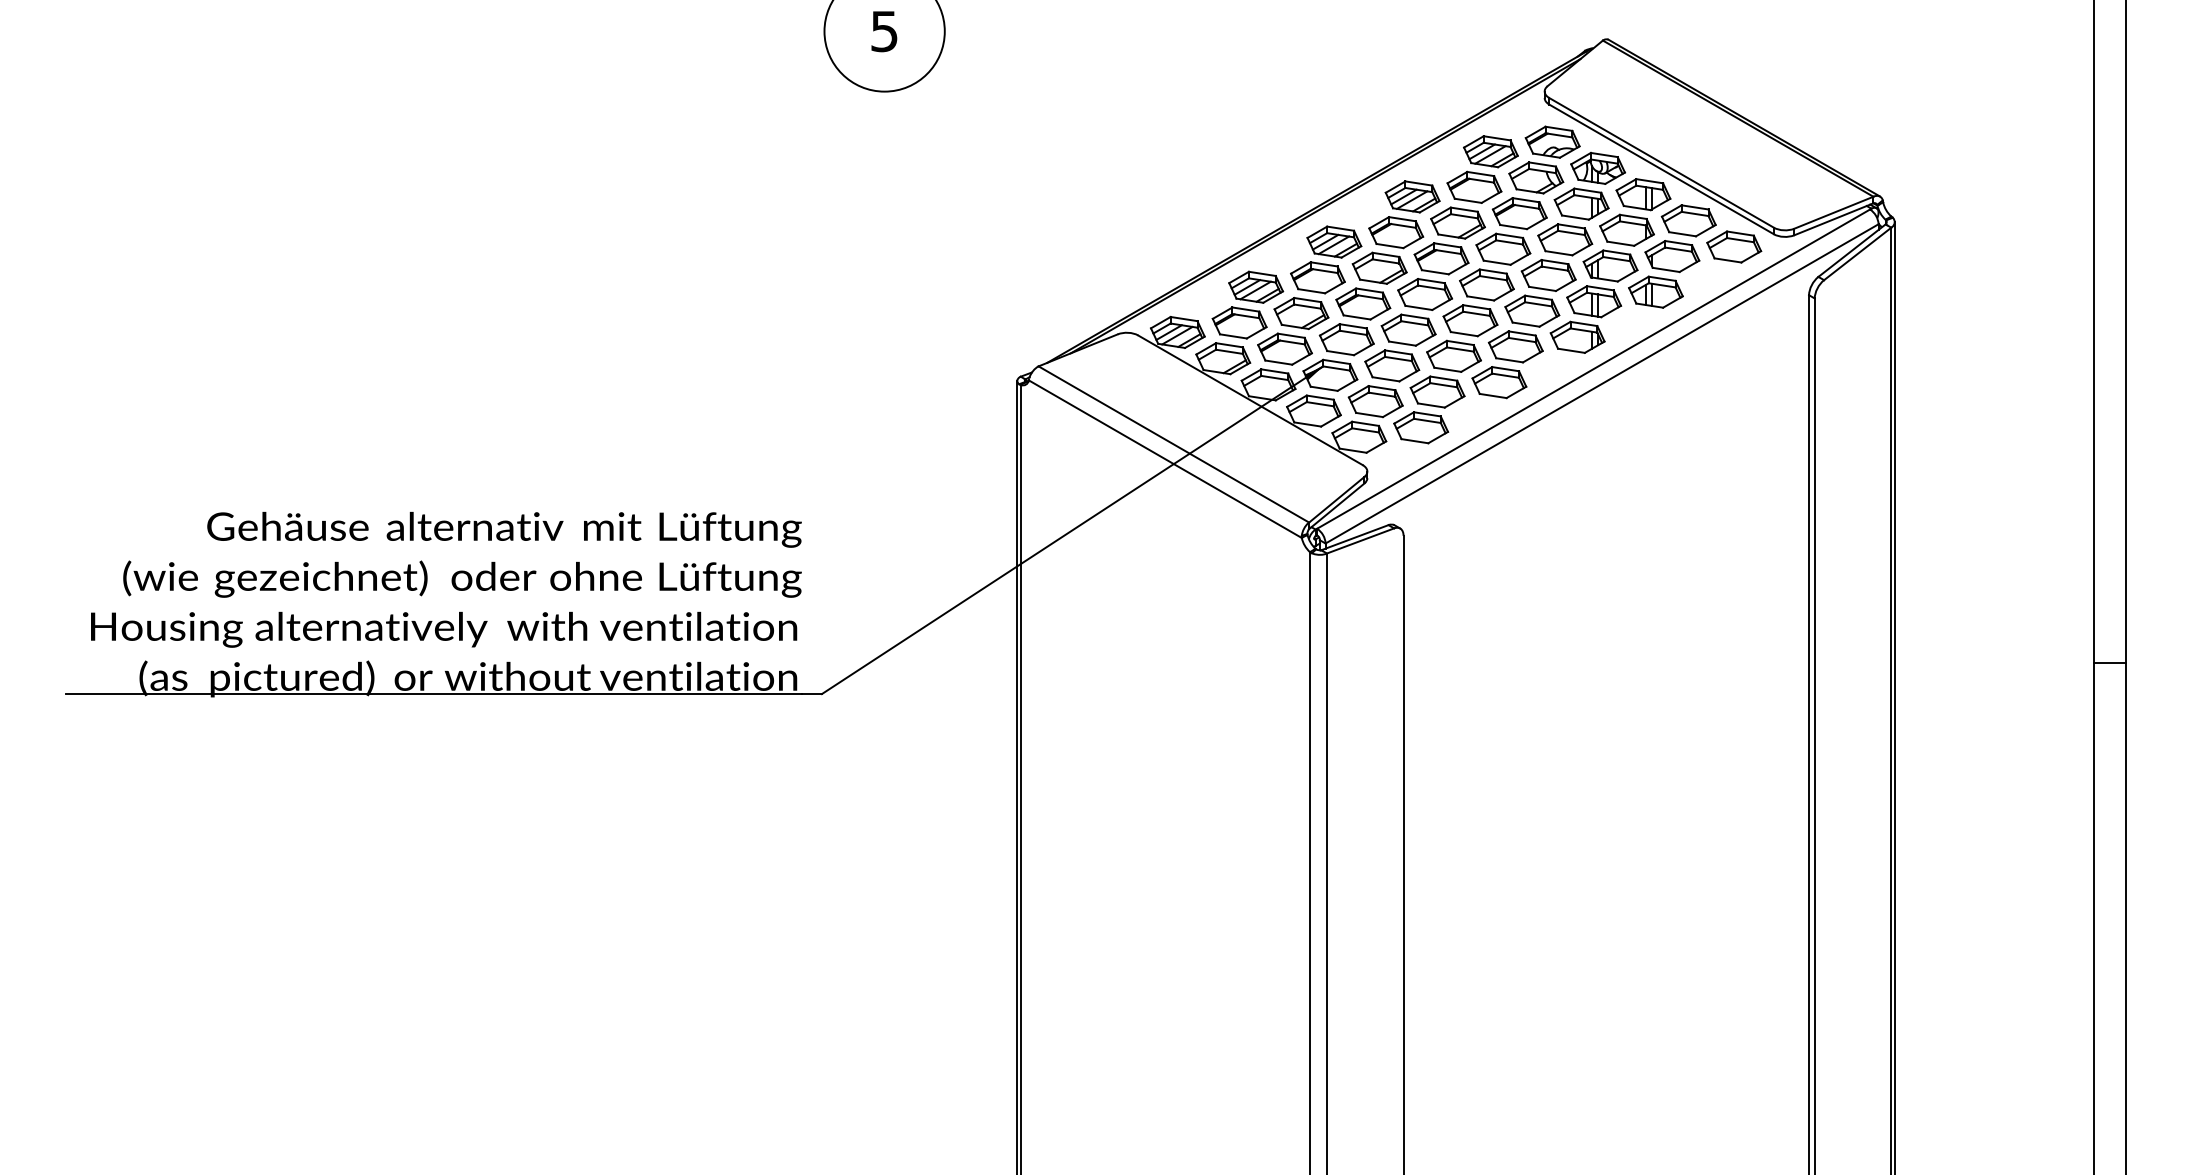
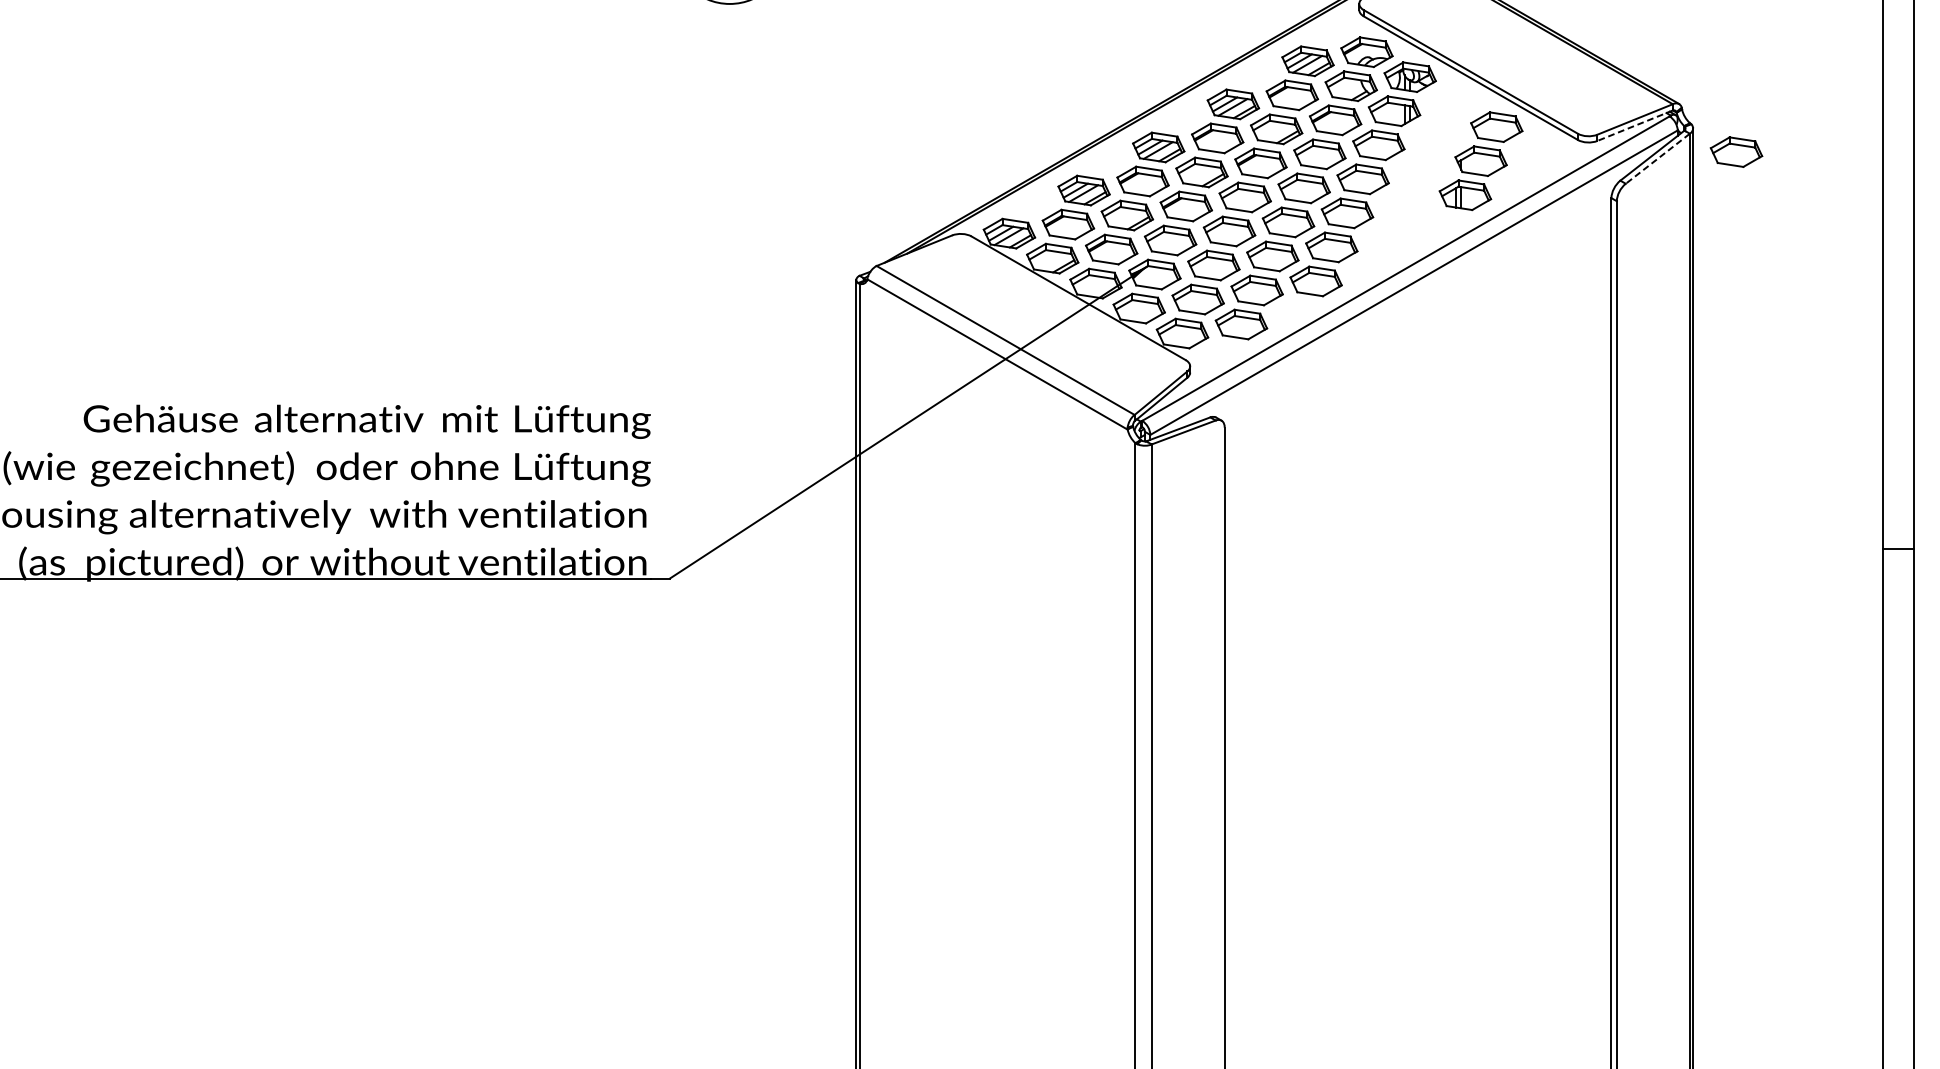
line: (1833, 219) -> (1634, 125), solid -> dashed
part: (1734, 246) -> (1736, 151), moved
line: (1857, 253) -> (1657, 158), solid -> dashed
part: (1610, 265) -> (1422, 169), removed

